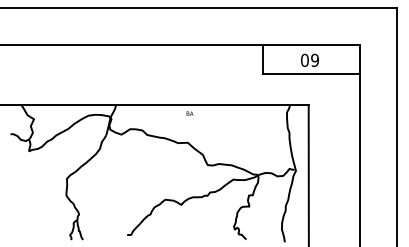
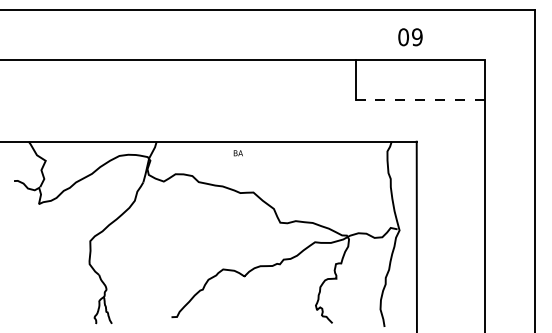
text: (310, 60) -> (410, 37), moved
line: (311, 74) -> (420, 100), solid -> dashed
text: (189, 113) -> (237, 153), moved

